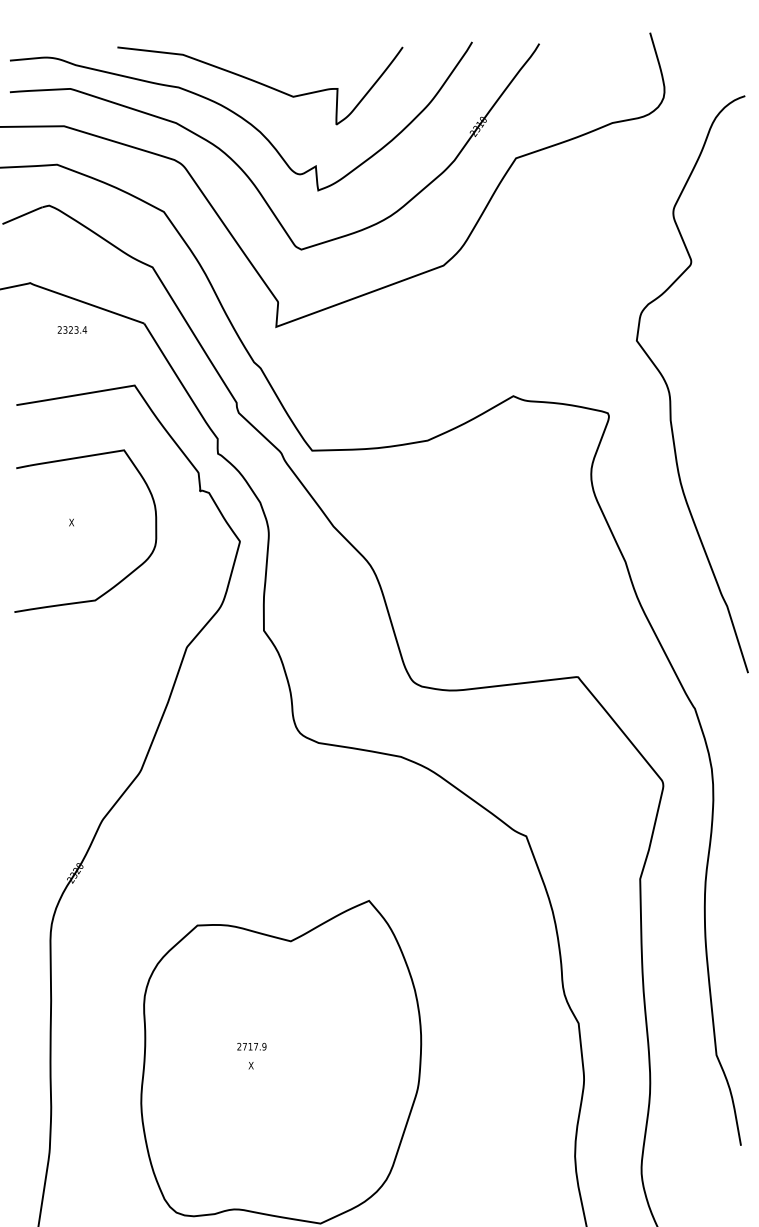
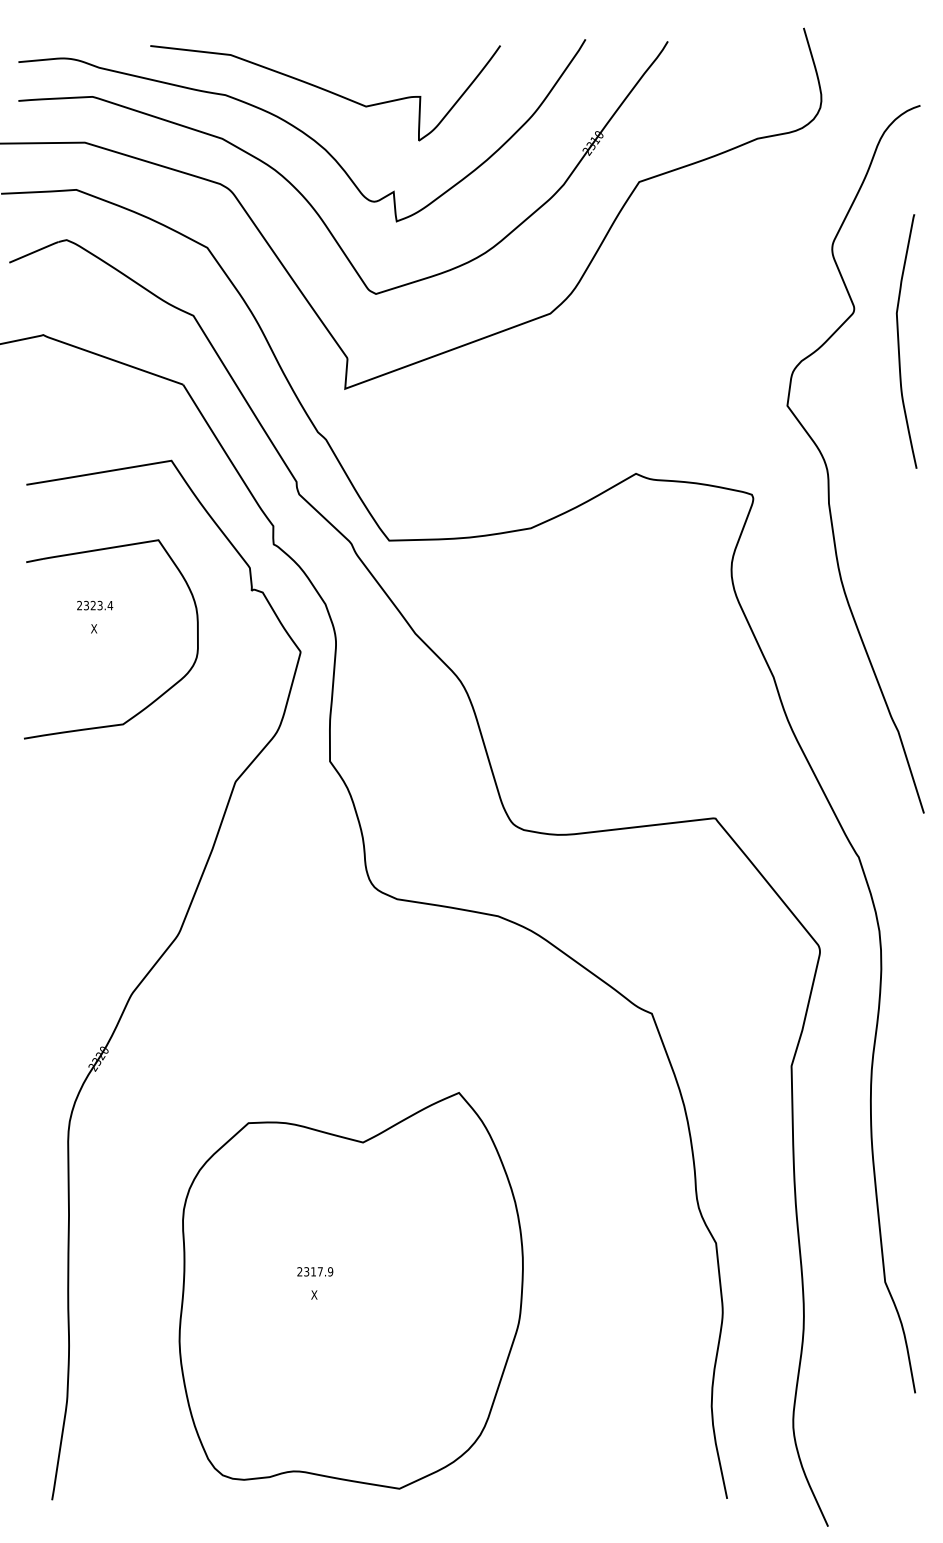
curve: (728, 288) -> (899, 341), added
text: (72, 329) -> (95, 605), moved
text: (244, 1046) -> (306, 1271), 2717.9 -> 2317.9

